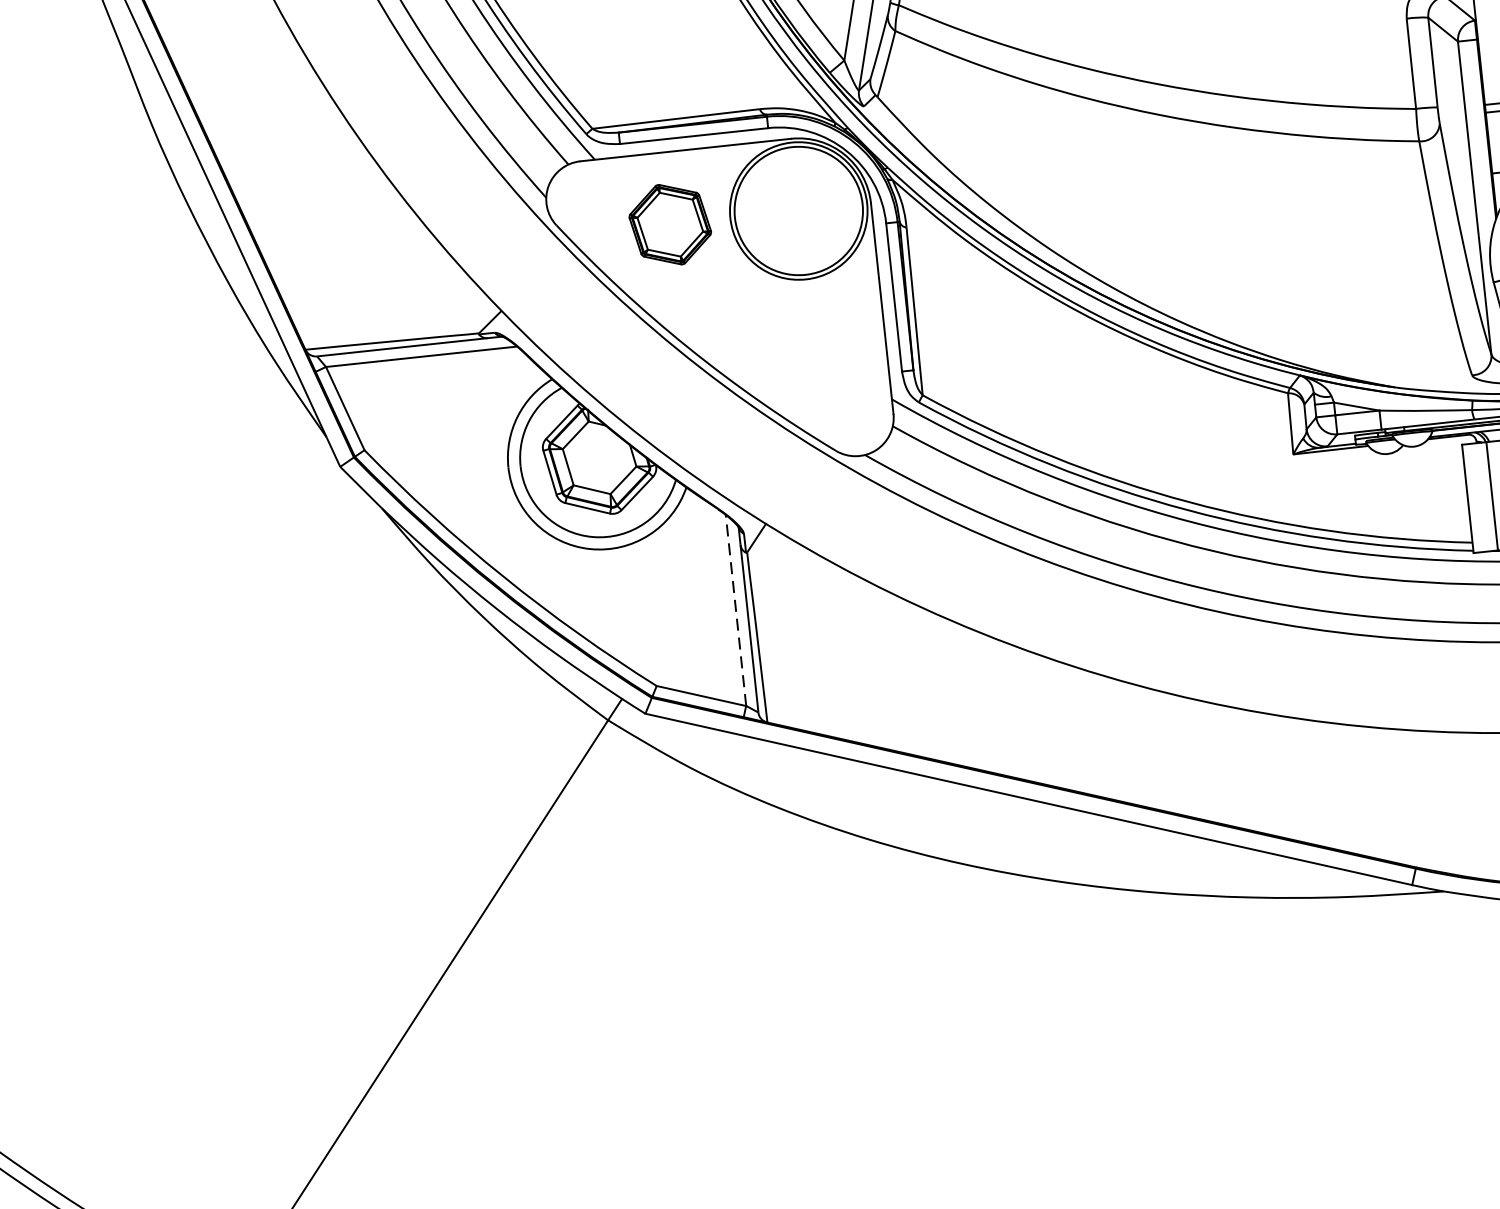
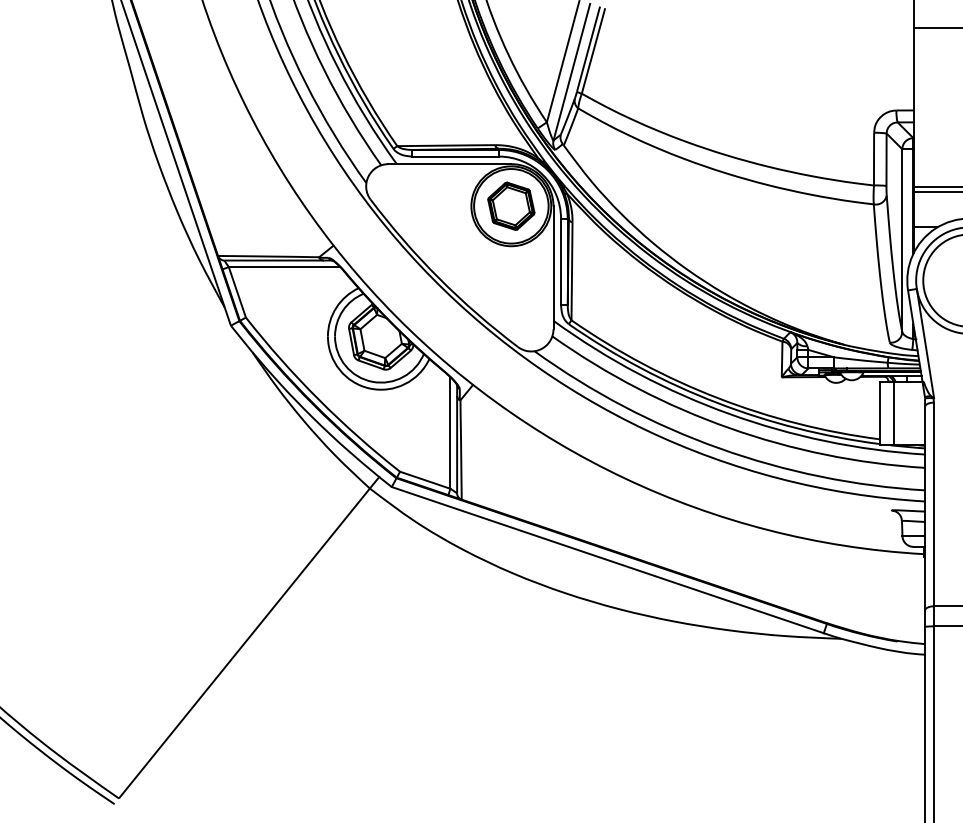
part: (670, 223) -> (511, 205), moved
line: (736, 611) -> (450, 433), dashed -> solid

